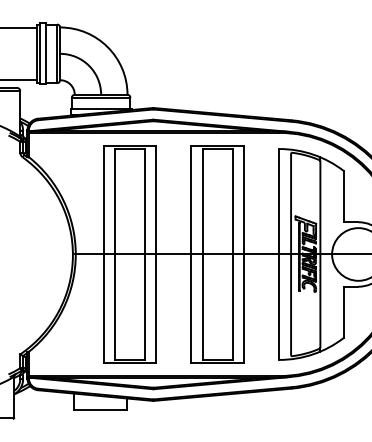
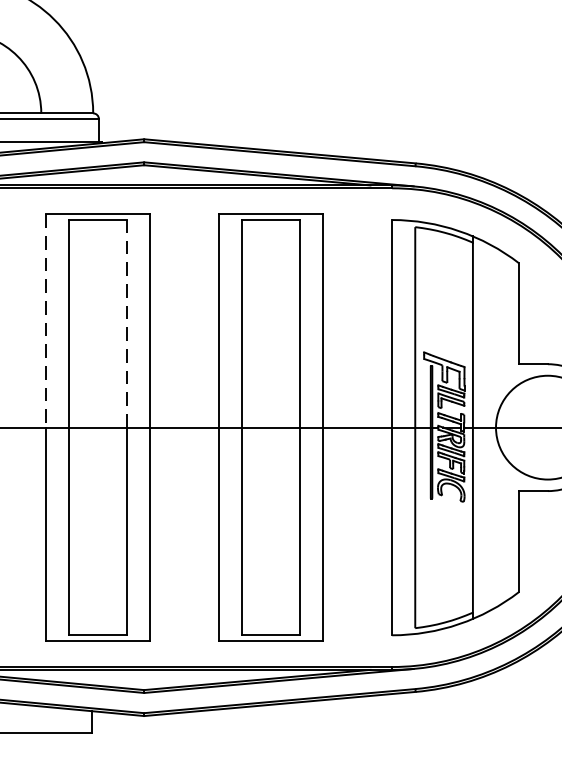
line: (103, 200) -> (45, 321), solid -> dashed
line: (144, 201) -> (126, 323), solid -> dashed

